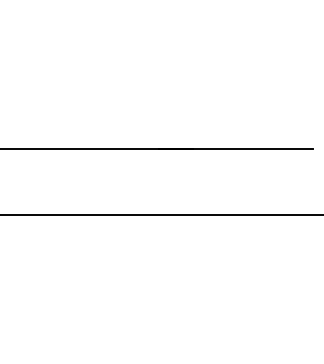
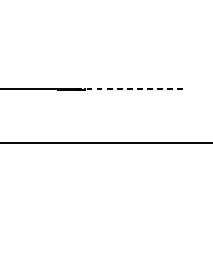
line: (249, 149) -> (131, 89), solid -> dashed

